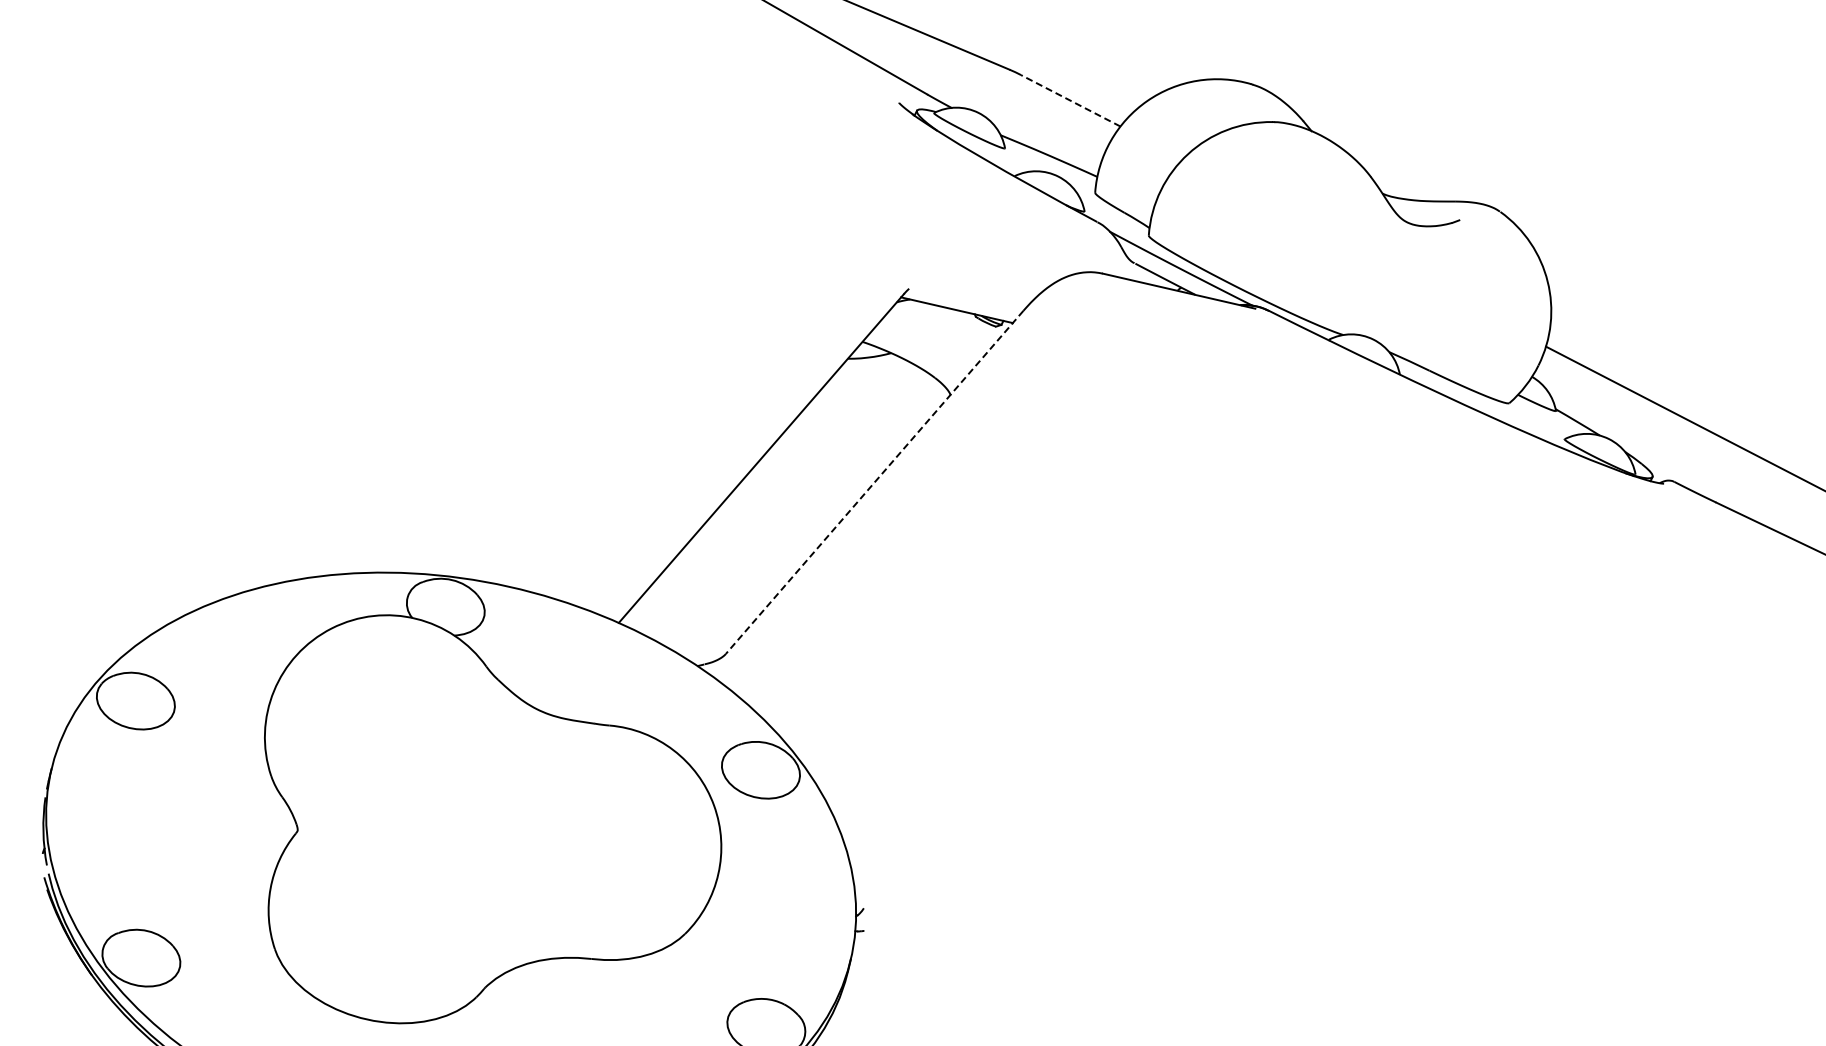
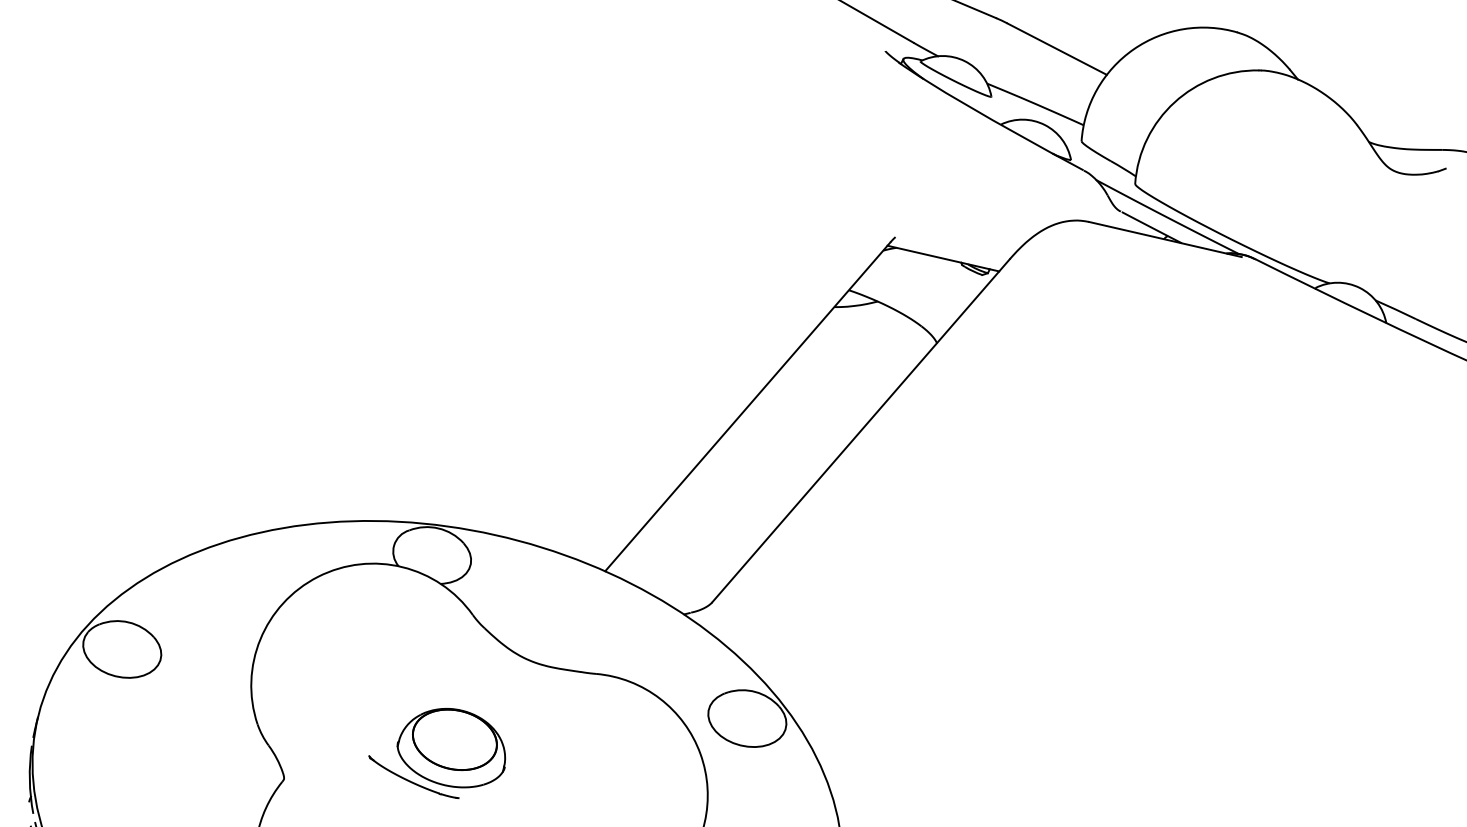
line: (1070, 100) -> (1056, 48), dashed -> solid
line: (874, 482) -> (860, 430), dashed -> solid
part: (450, 804) -> (436, 752), added

